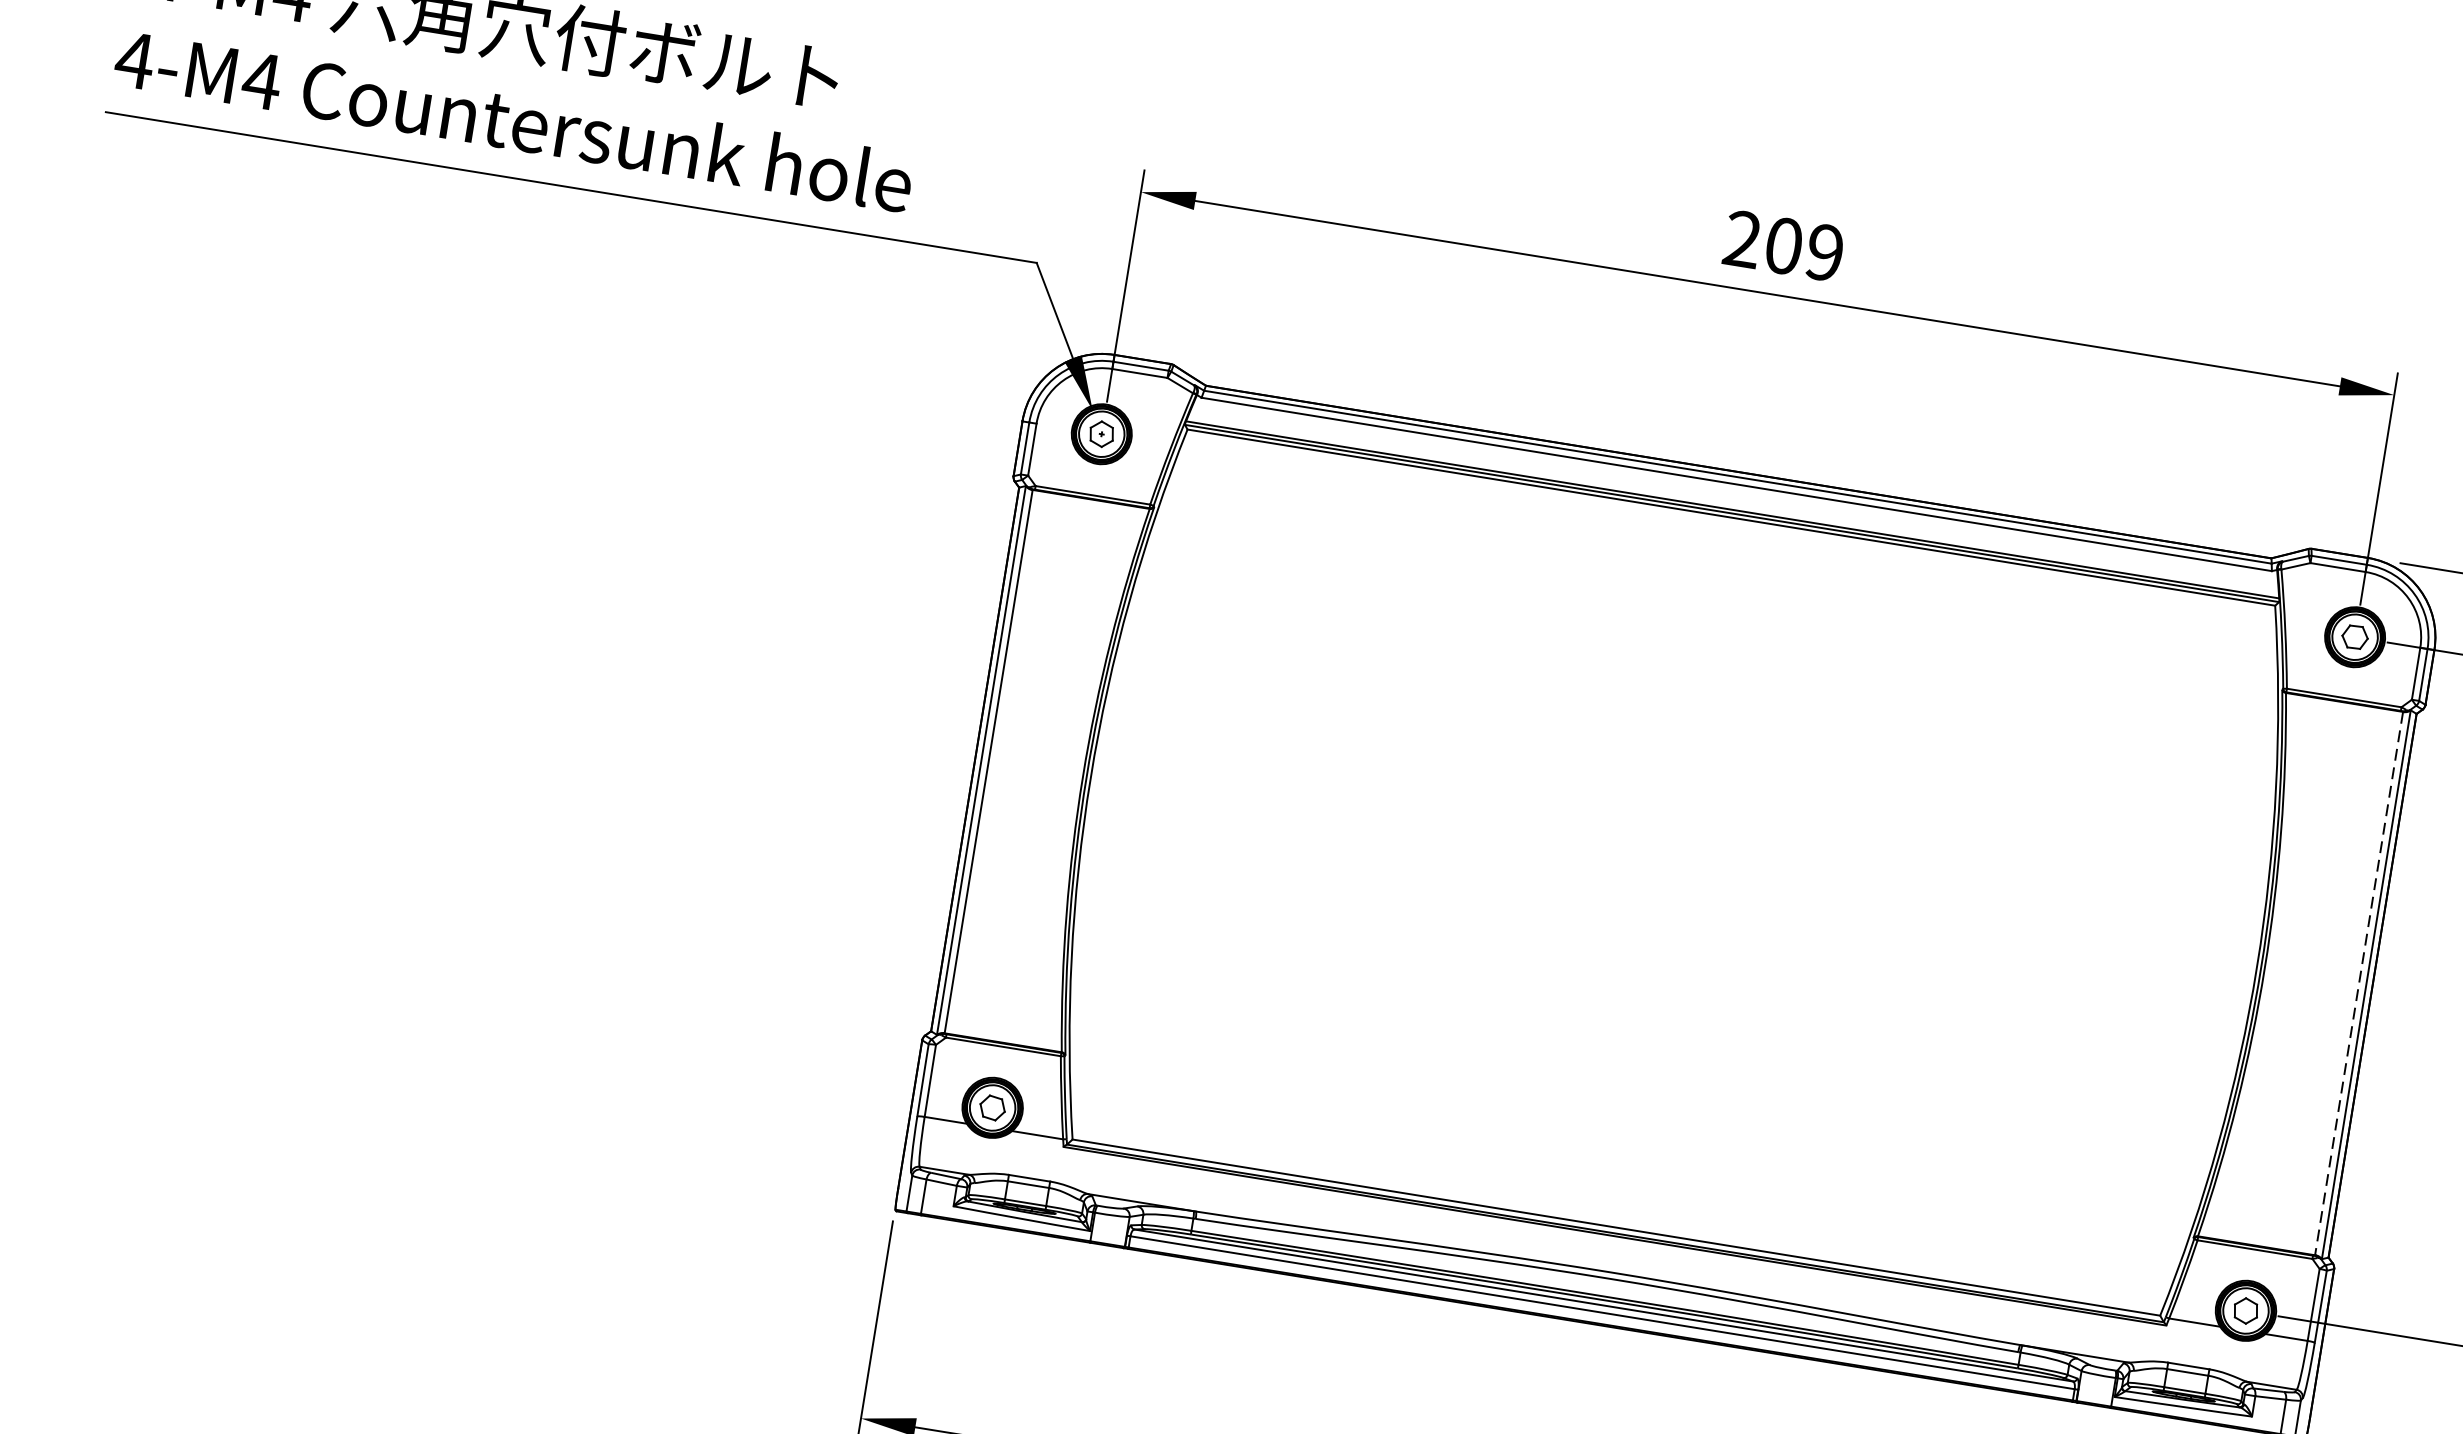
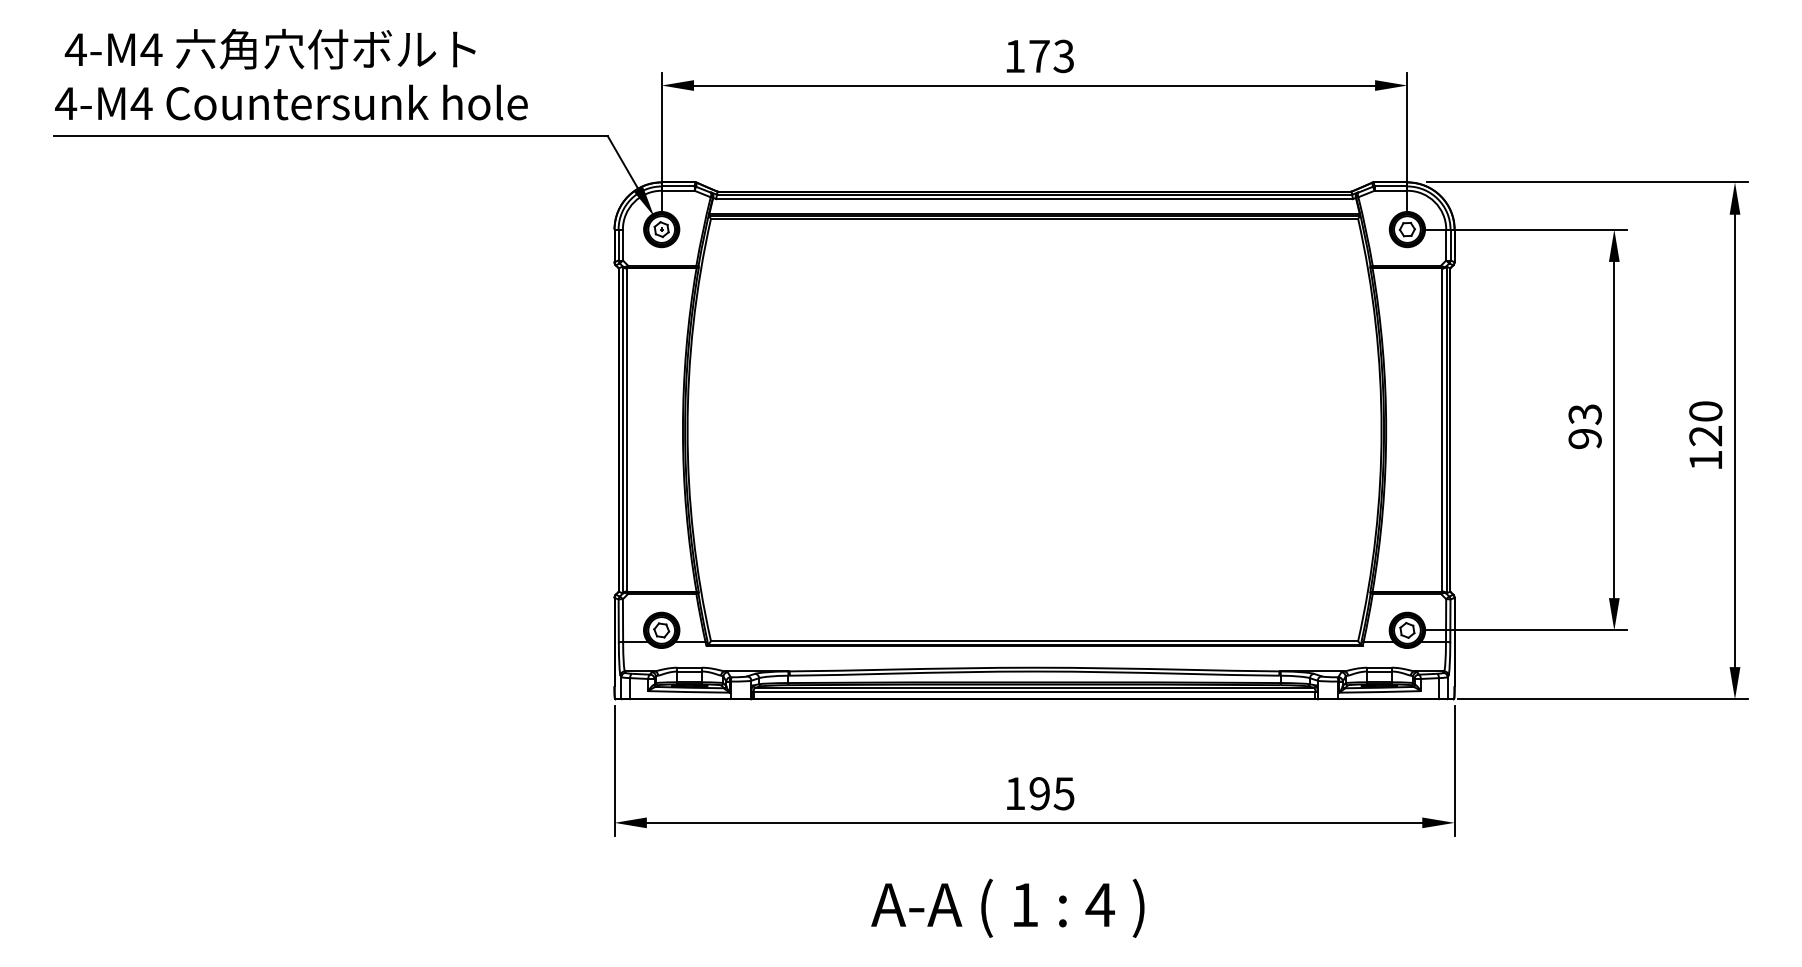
text: (1783, 246) -> (1039, 56), 209 -> 173
line: (2359, 984) -> (1442, 430), dashed -> solid

